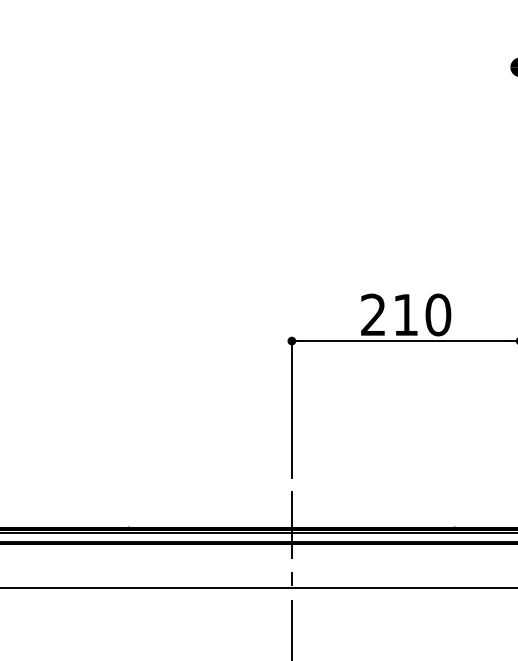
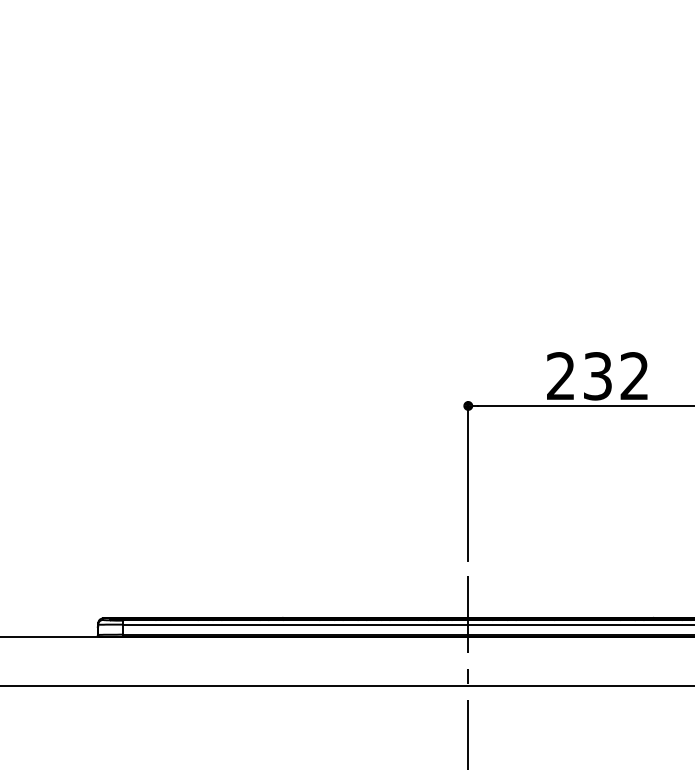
text: (422, 315) -> (616, 376), 210 -> 232

